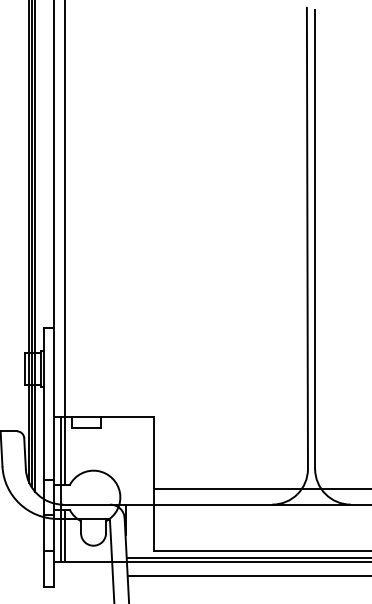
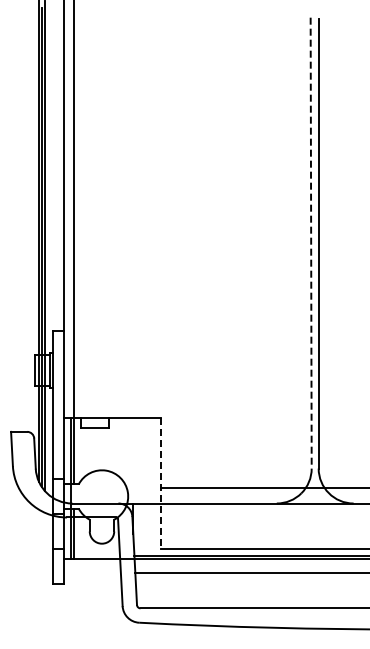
line: (307, 238) -> (311, 243), solid -> dashed
line: (154, 484) -> (161, 483), solid -> dashed

